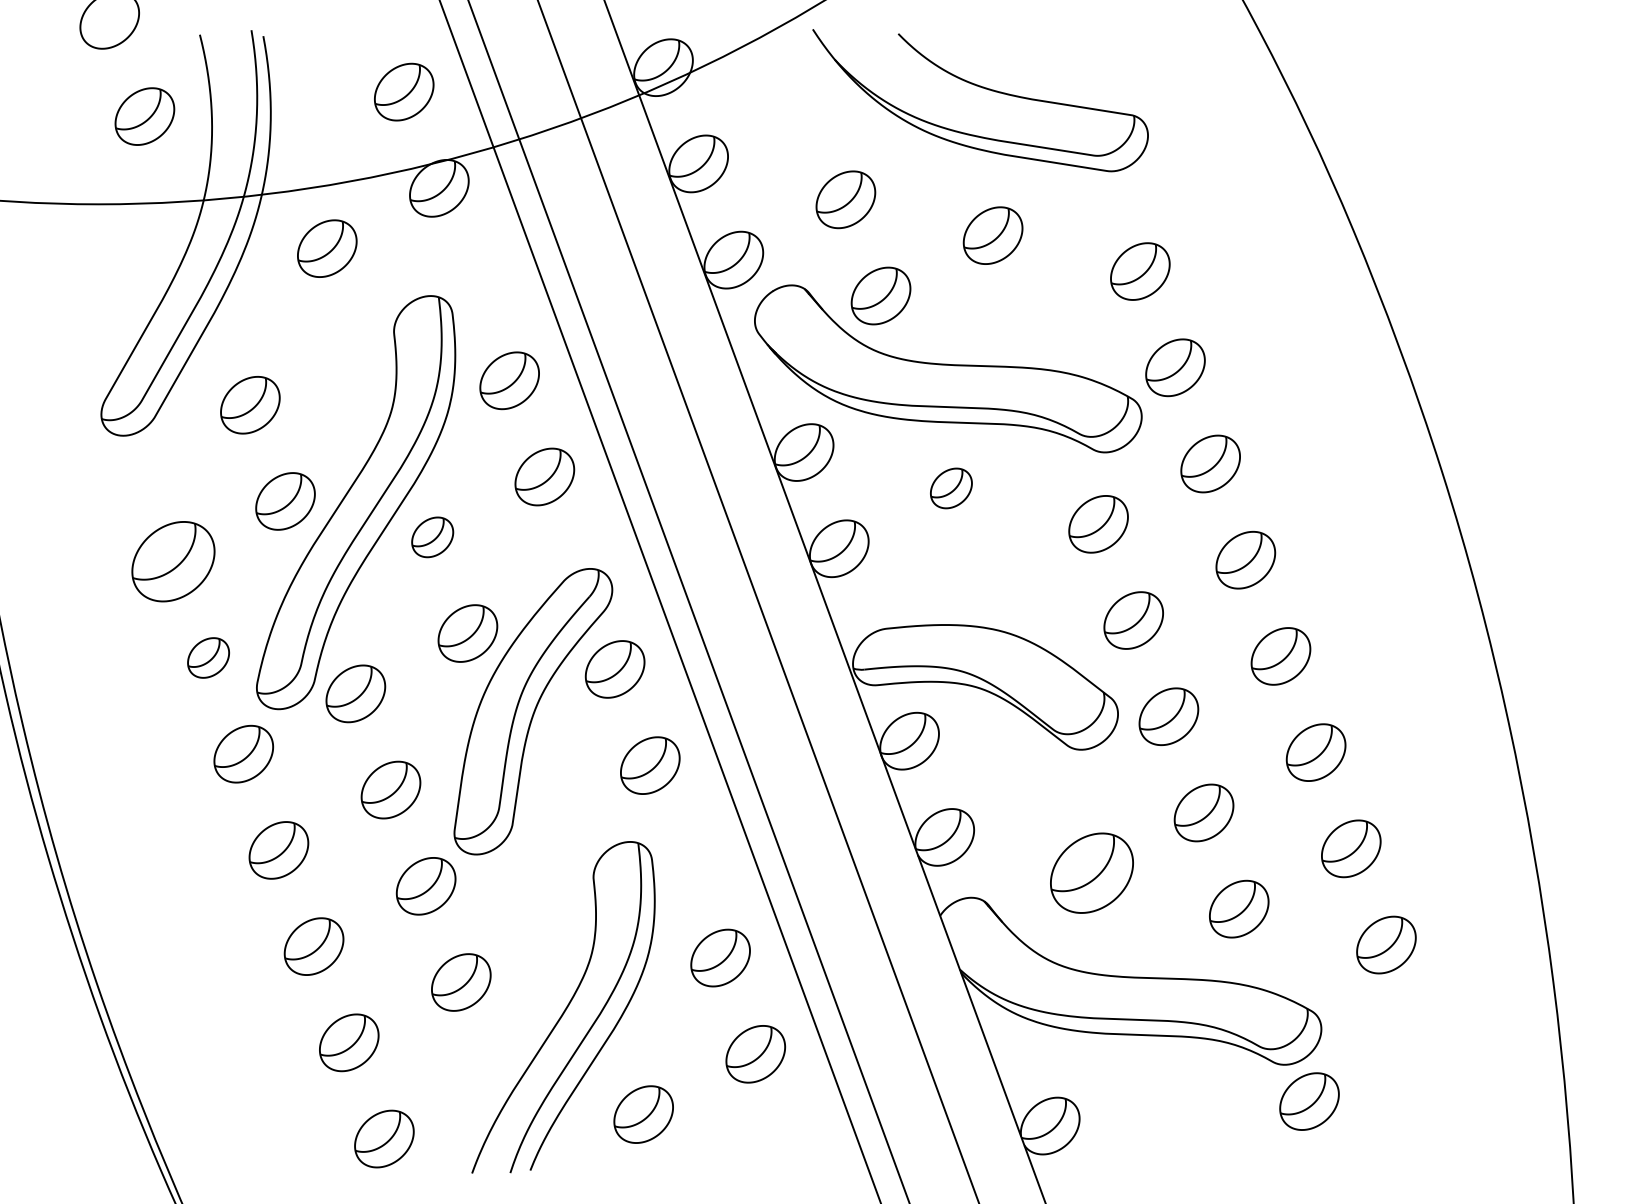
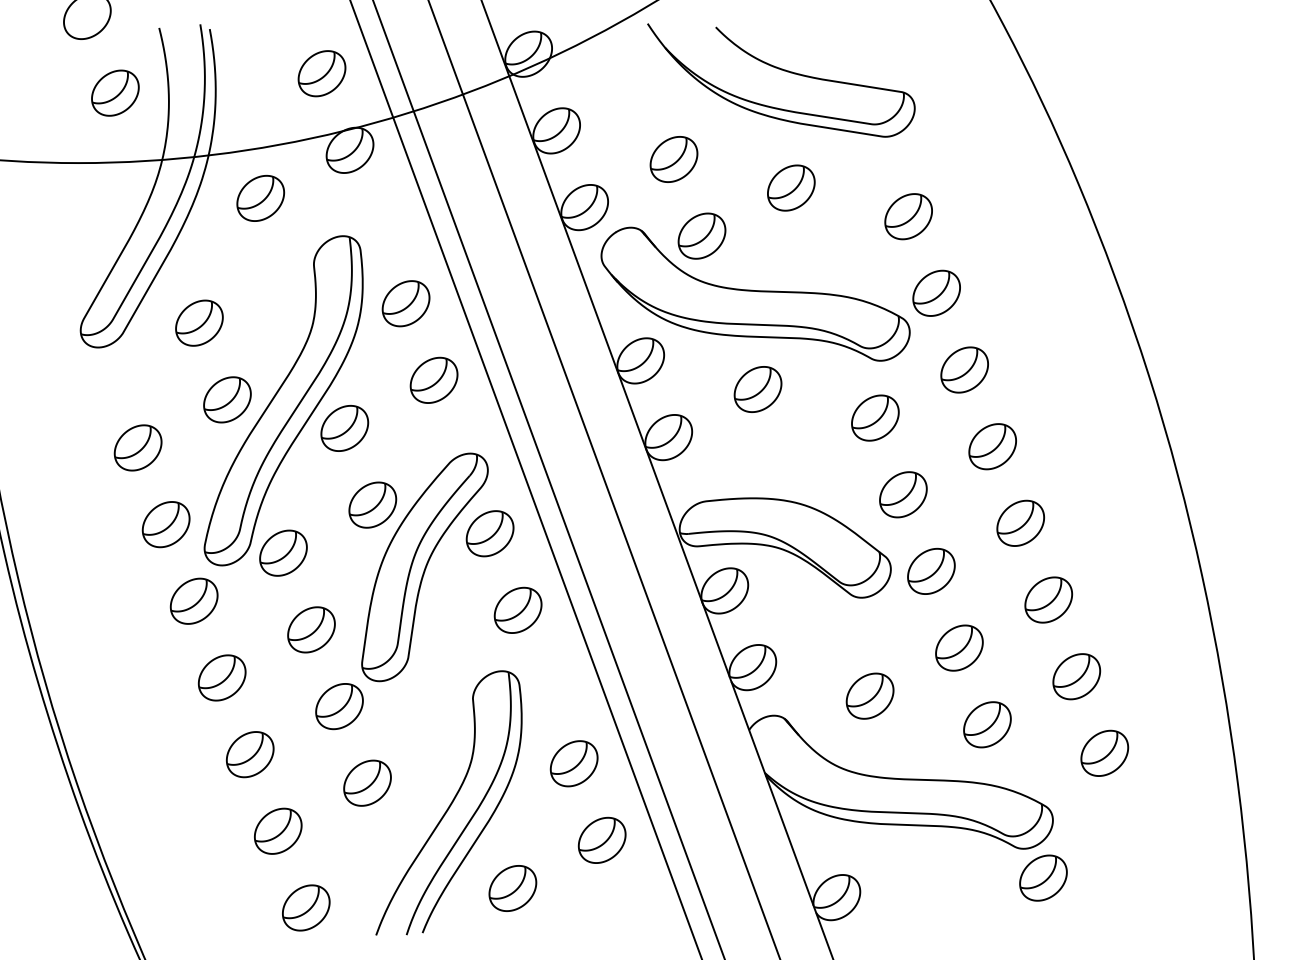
part: (951, 488) -> (758, 389), size x1.43
part: (432, 537) -> (344, 428), size x1.43
part: (173, 561) -> (138, 447), size x0.71
part: (208, 657) -> (166, 524), size x1.43
part: (1091, 873) -> (869, 696), size x0.71

